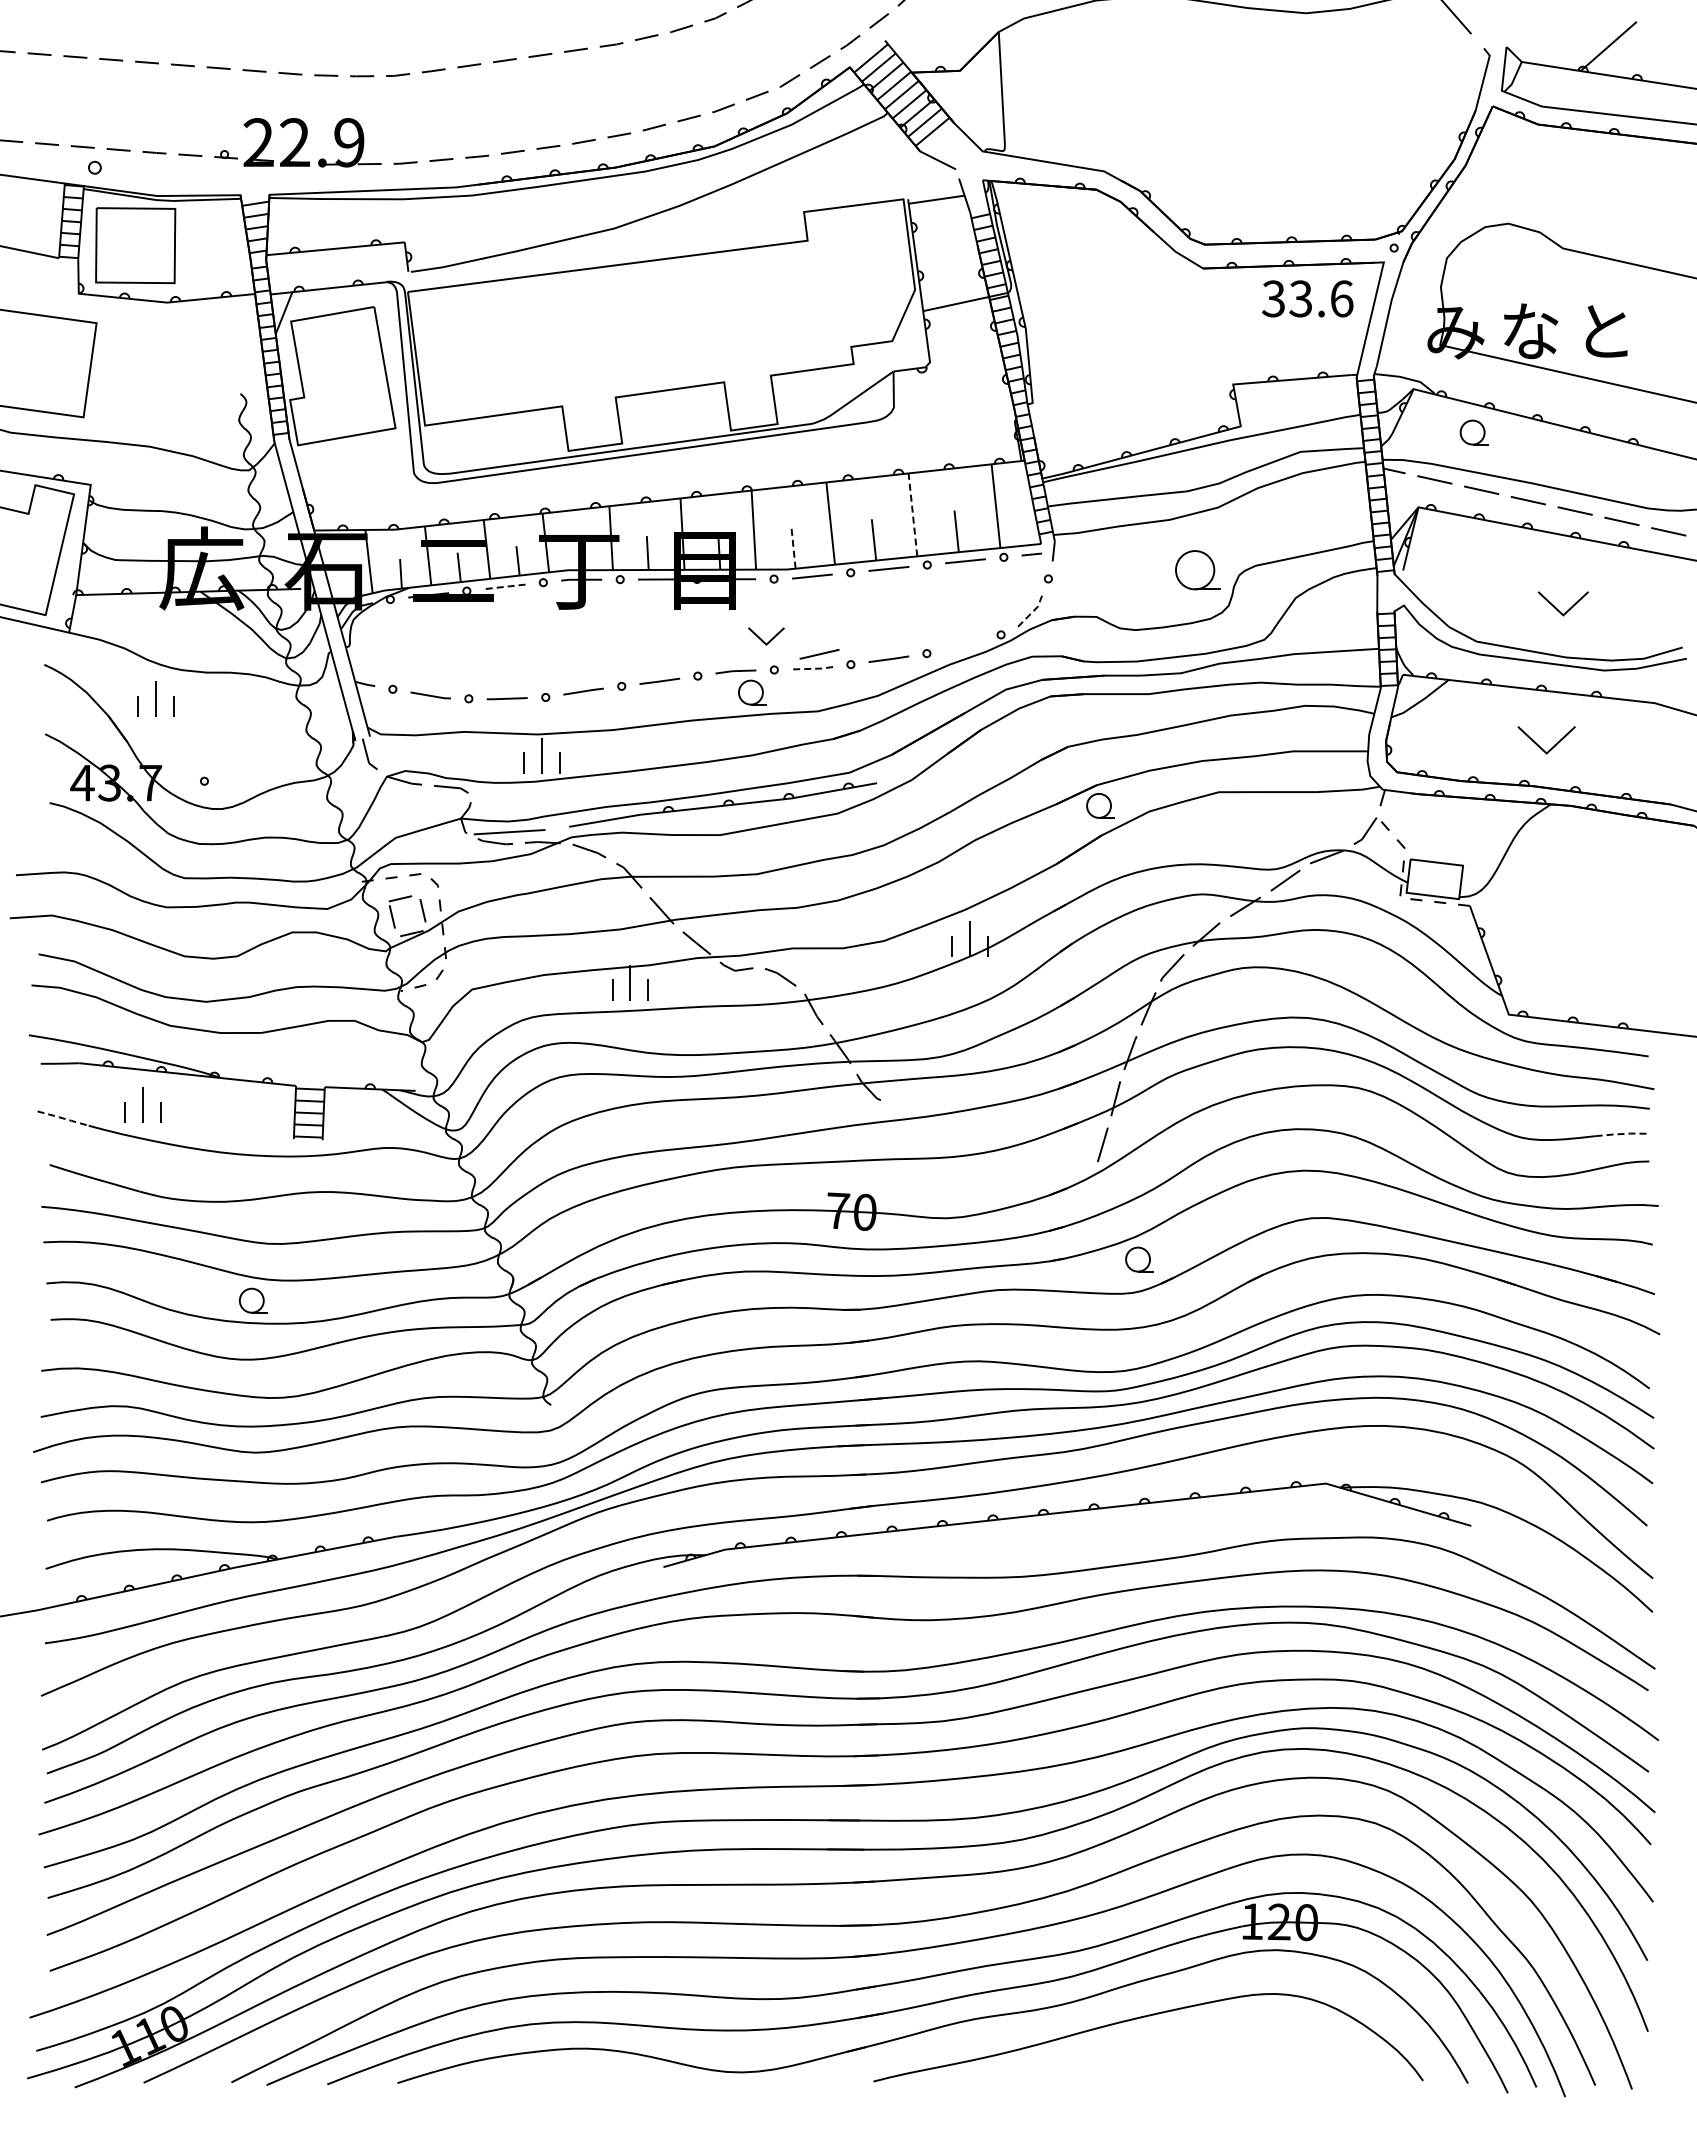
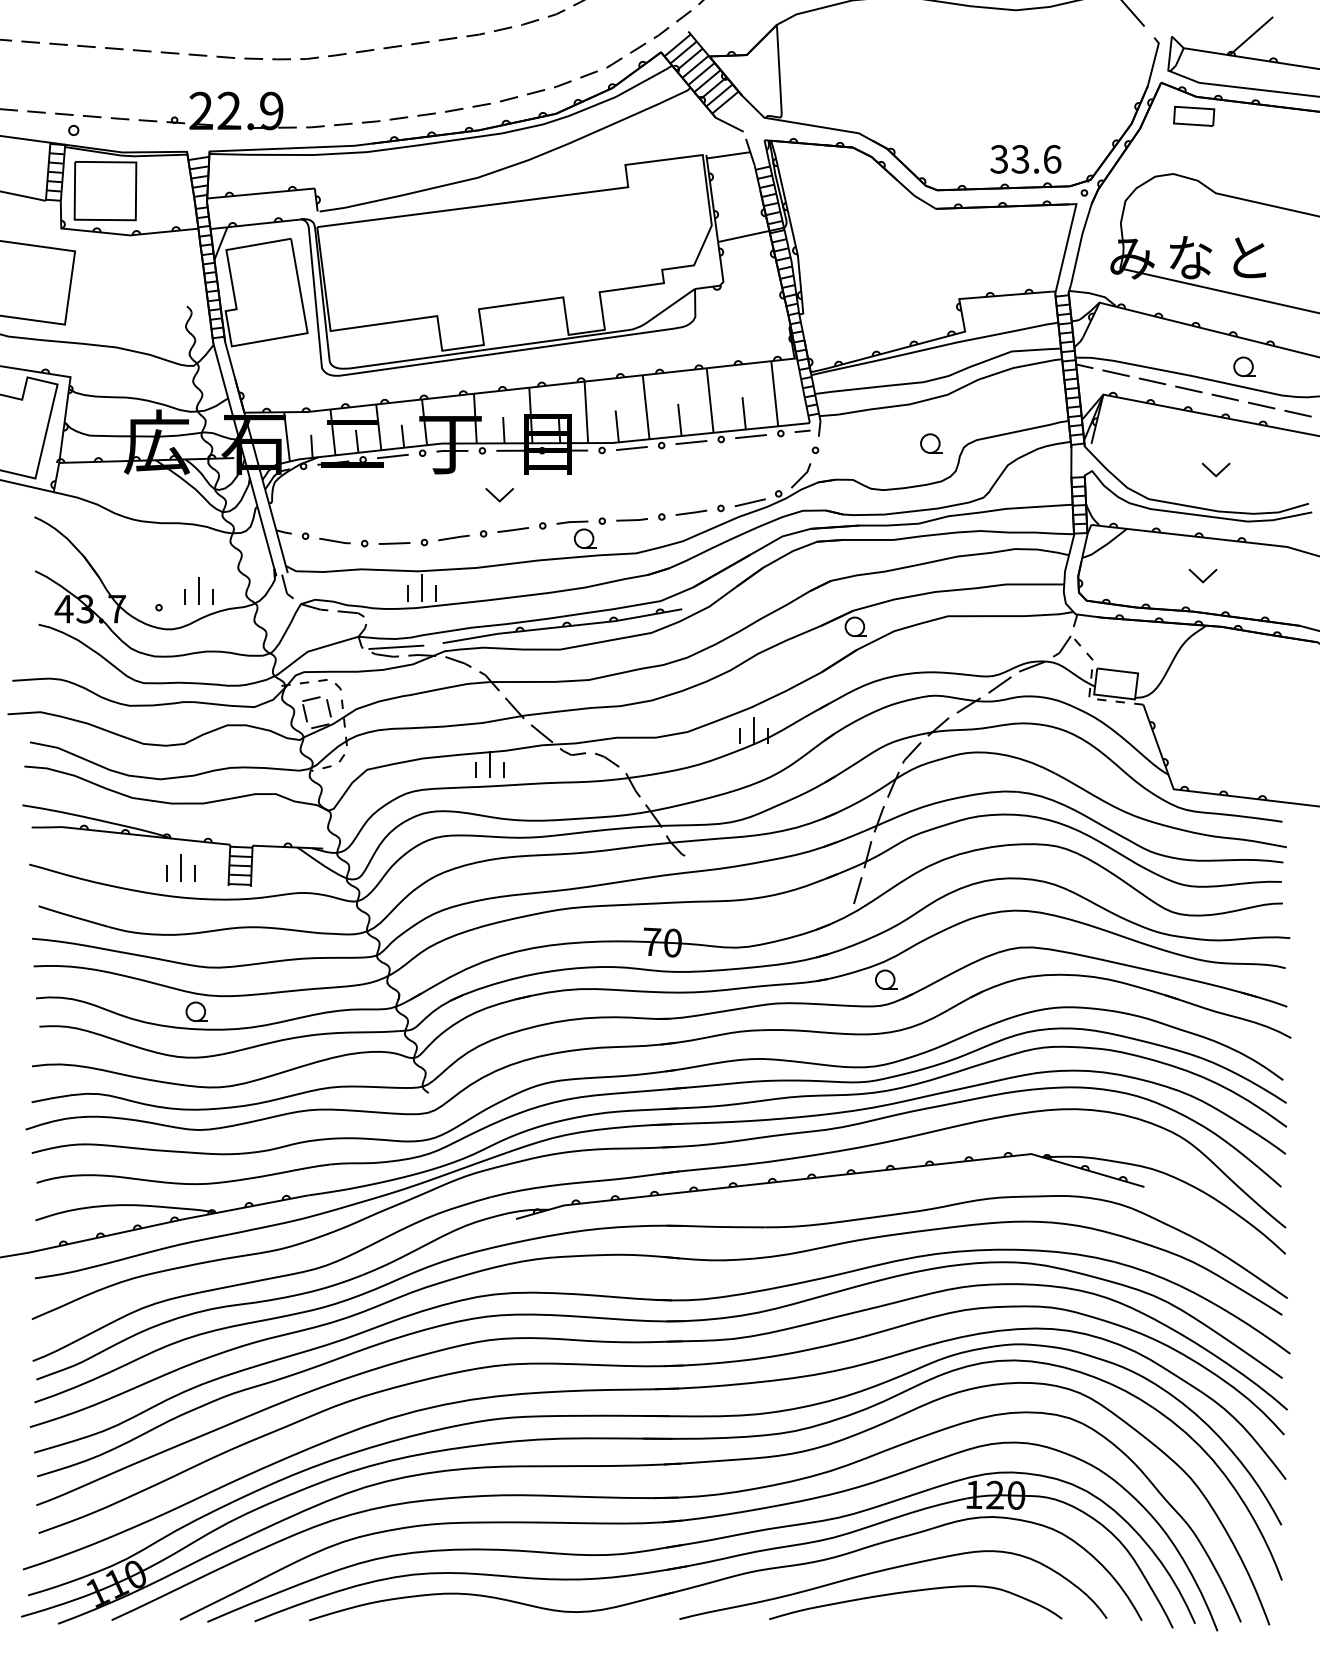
part: (1534, 149) -> (1193, 116), added
text: (1307, 298) -> (1025, 159), moved
part: (1473, 432) -> (1244, 366), moved
line: (912, 514) -> (709, 400), dashed -> solid
line: (793, 548) -> (617, 426), dashed -> solid
part: (1197, 570) -> (931, 443), size x0.62
line: (505, 586) -> (393, 456), dashed -> solid
part: (1563, 604) -> (1216, 470), size x0.71
line: (1031, 612) -> (802, 476), dashed -> solid
part: (766, 636) -> (499, 495), moved
line: (819, 654) -> (750, 502), moved
line: (812, 668) -> (631, 520), dashed -> solid
part: (155, 698) -> (197, 590), moved
part: (1546, 740) -> (1202, 576), size x0.62
part: (142, 1104) -> (180, 867), moved
line: (62, 1118) -> (48, 870), dashed -> solid
line: (1621, 1134) -> (1261, 882), dashed -> solid
curve: (1175, 2046) -> (914, 1591), added

